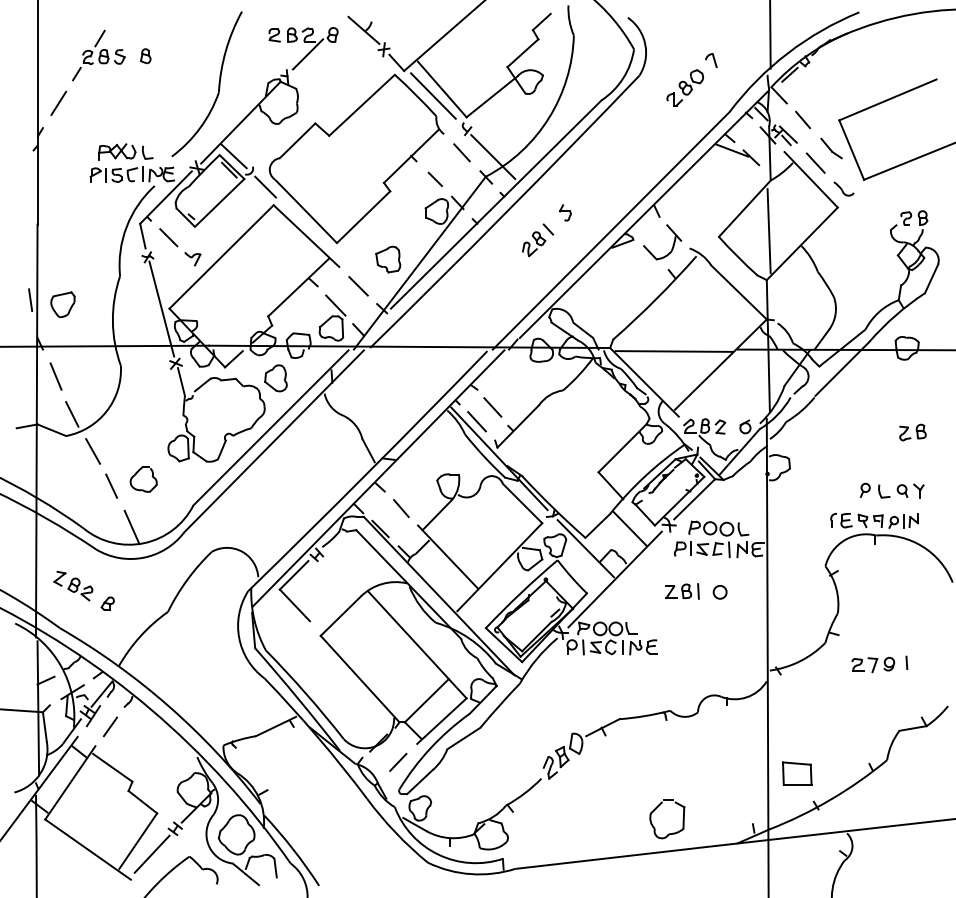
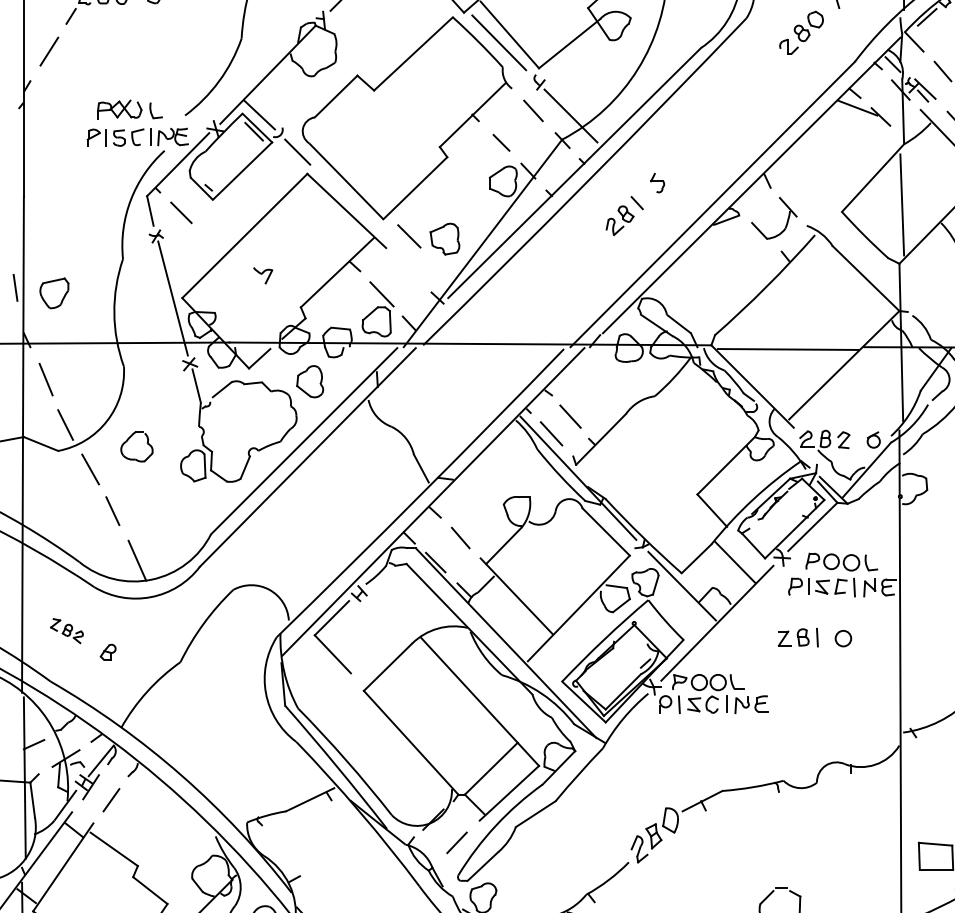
part: (192, 259) -> (262, 276), moved
line: (358, 286) -> (409, 236), moved
part: (143, 479) -> (136, 446), moved
part: (73, 585) -> (67, 630), size x0.7

